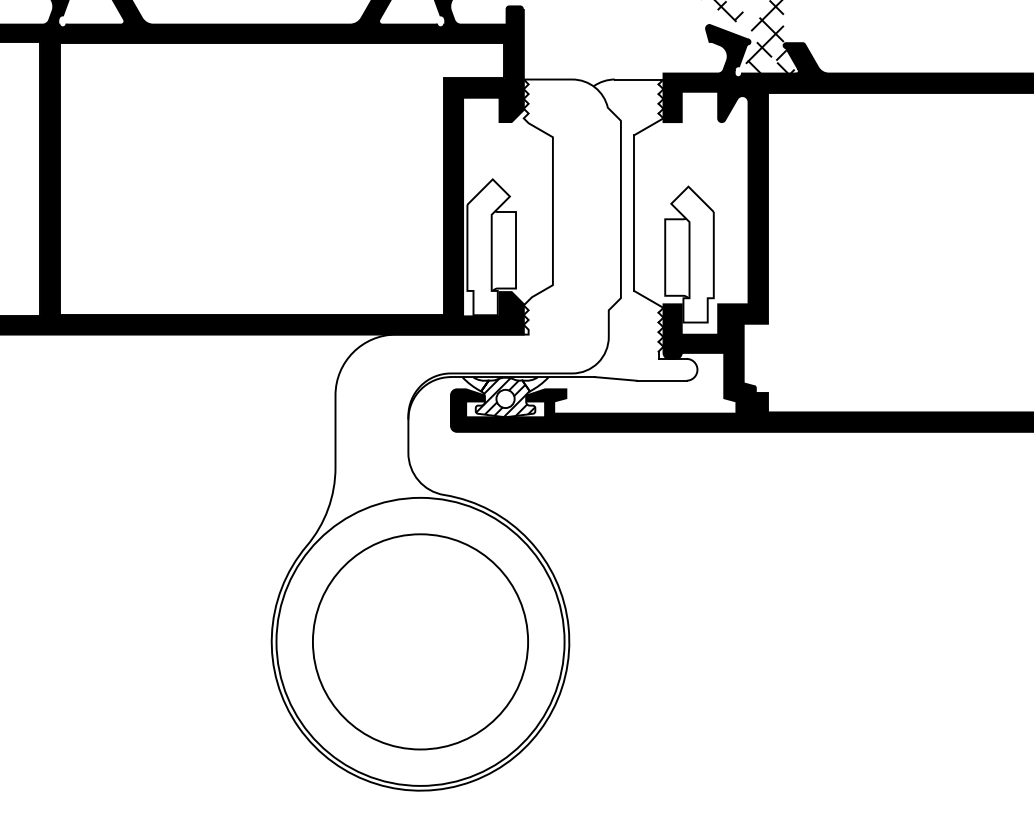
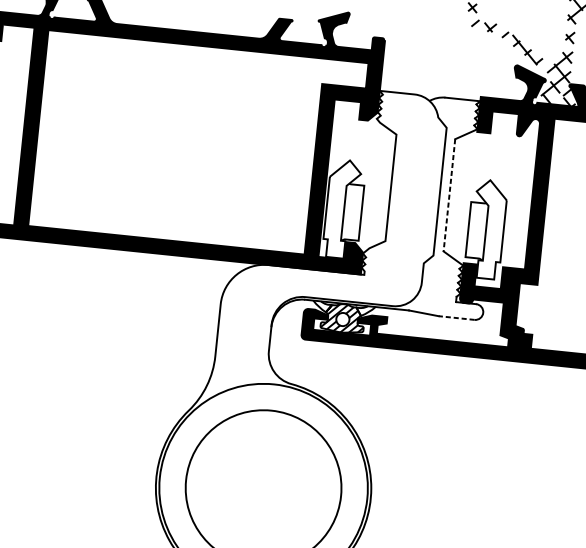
line: (634, 213) -> (449, 195), solid -> dashed
line: (661, 380) -> (456, 317), solid -> dashed

